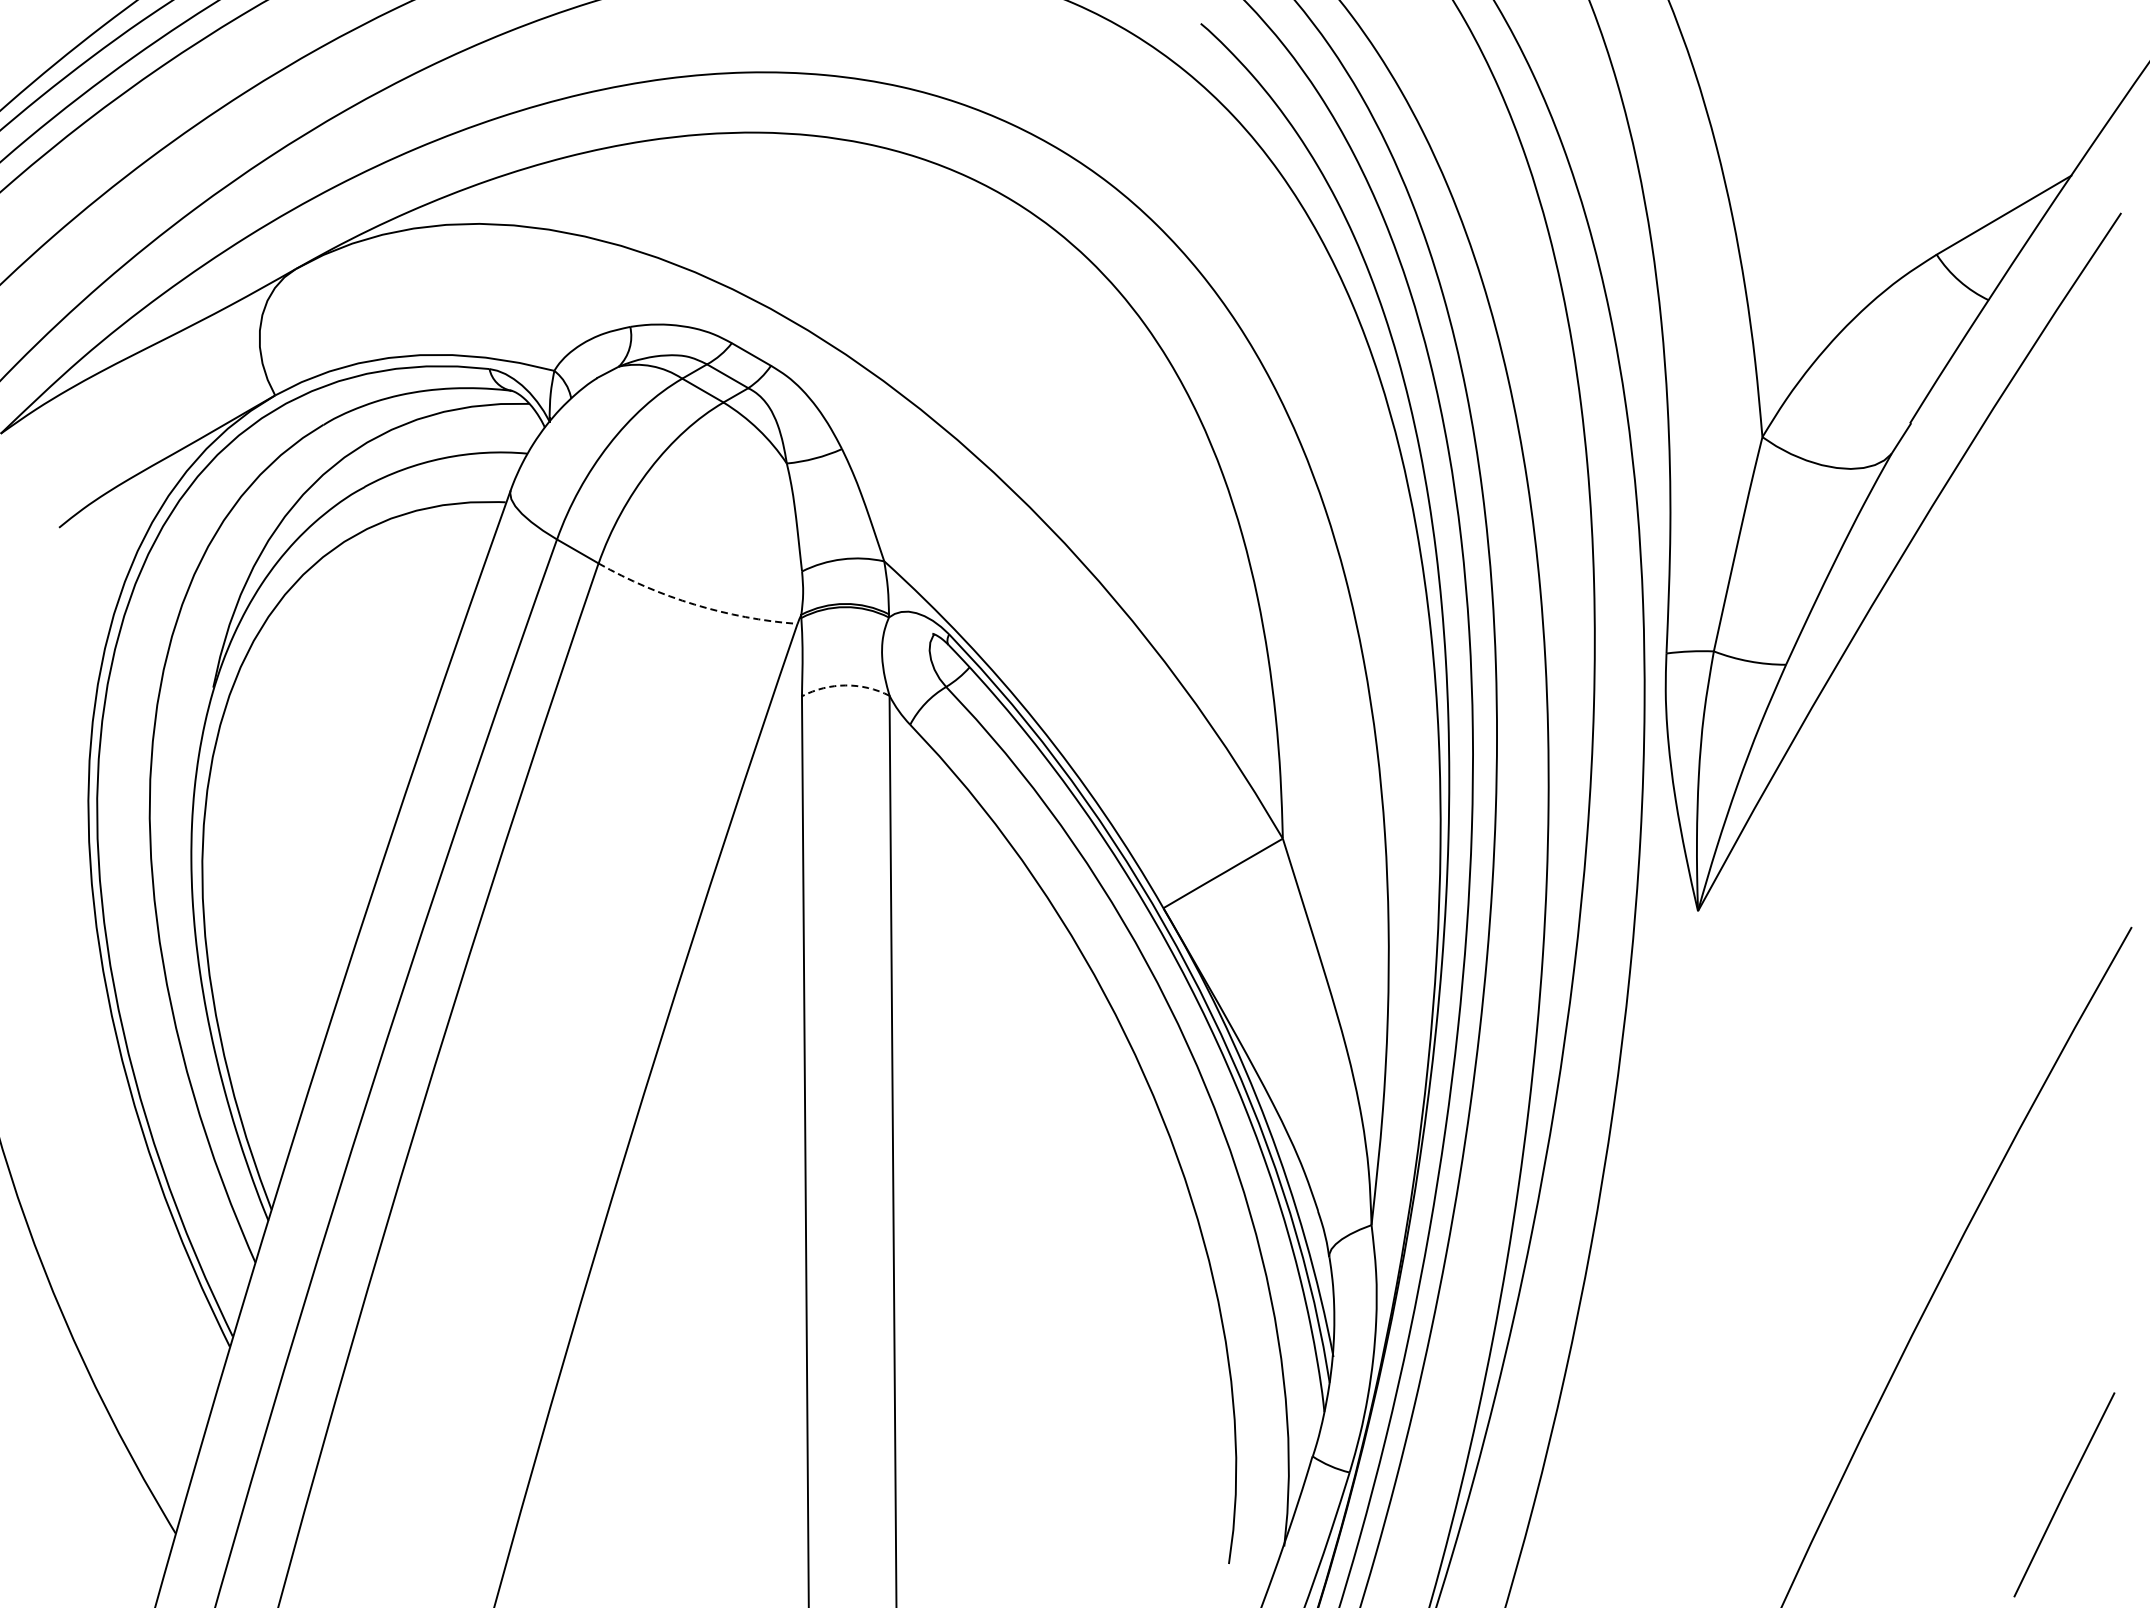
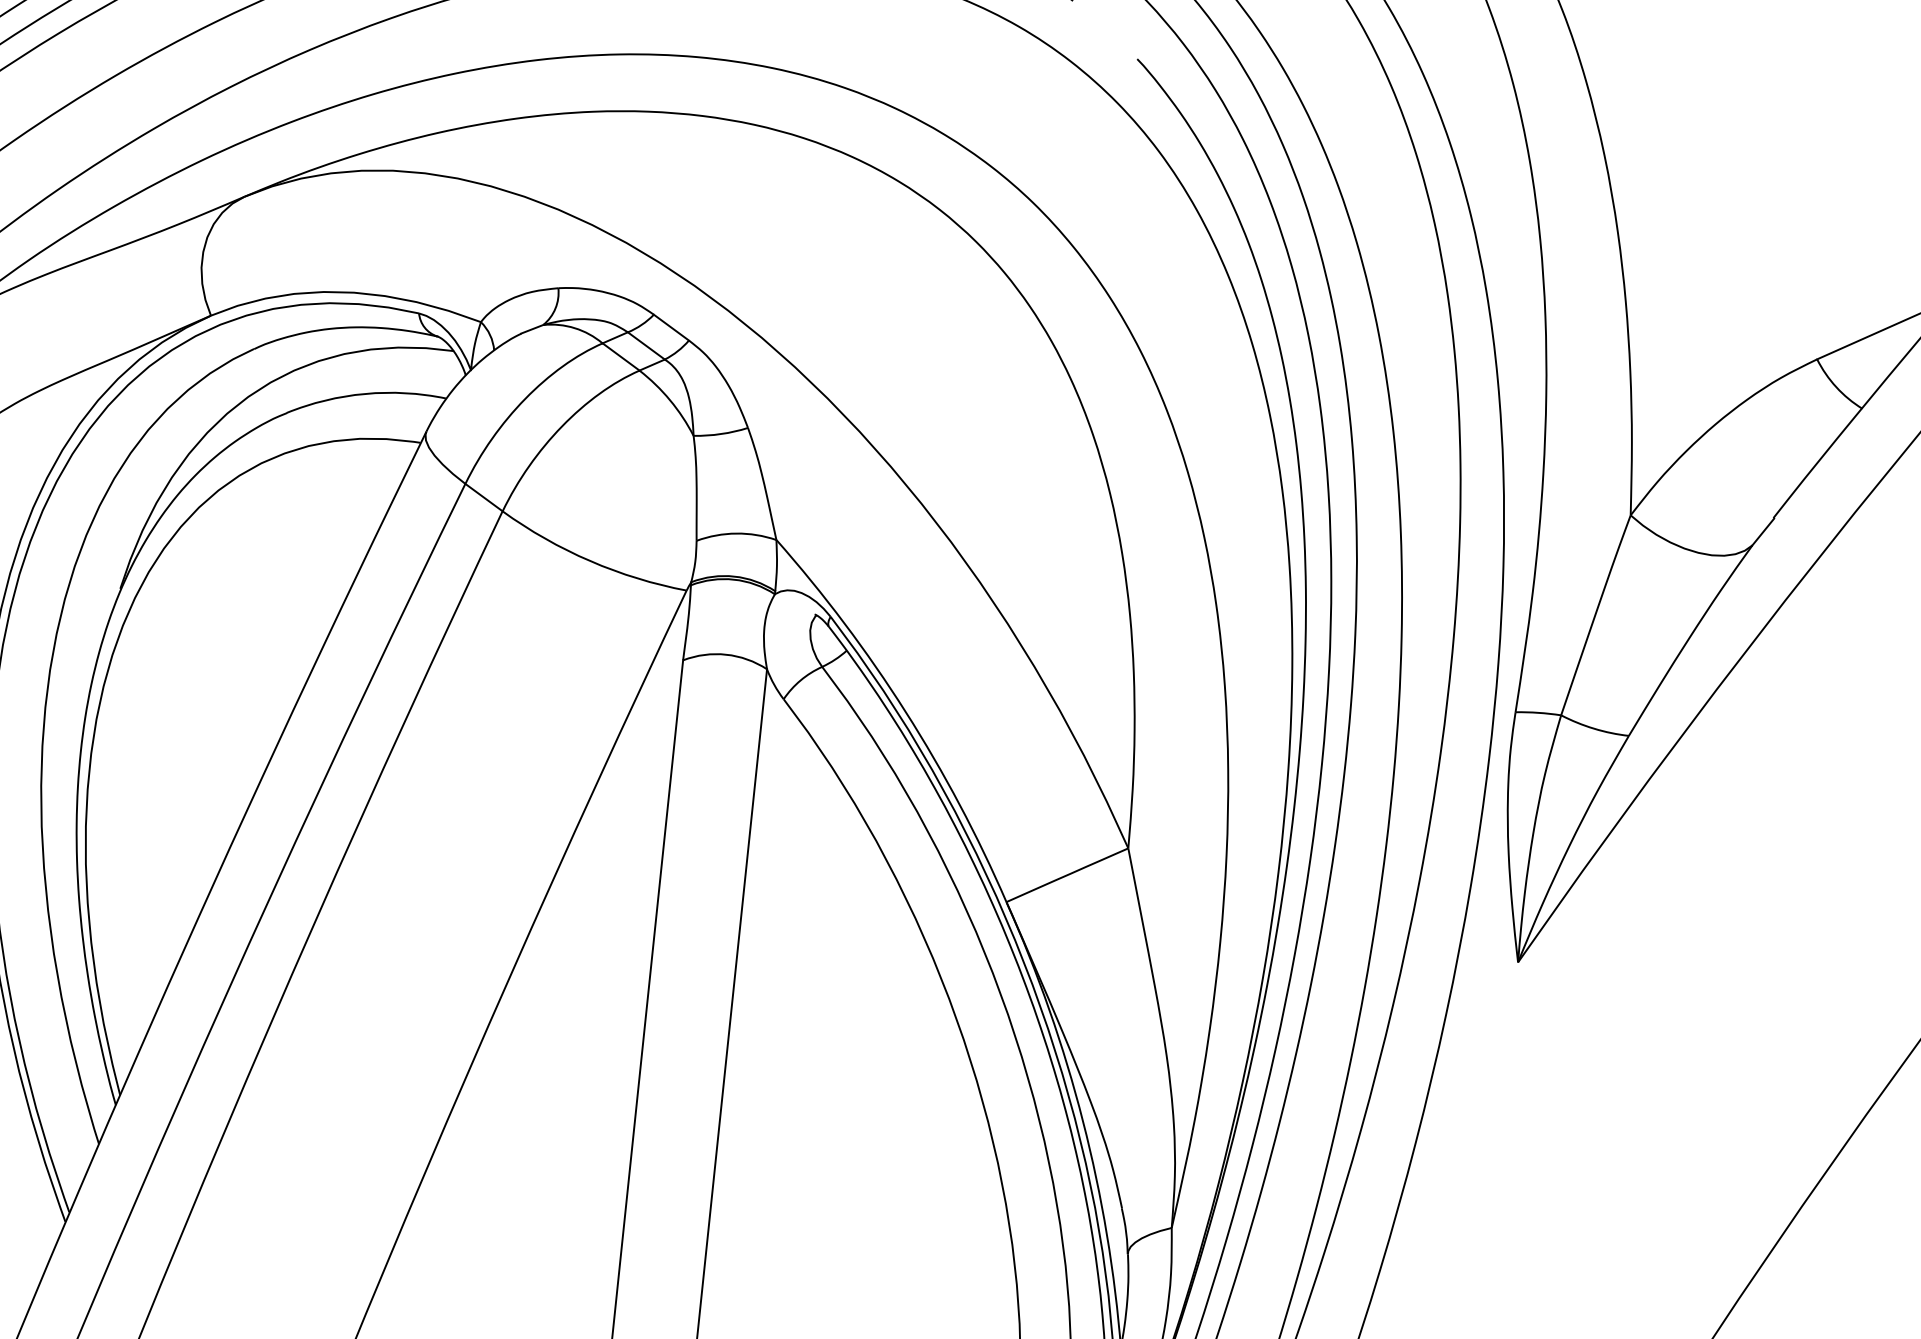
arc: (694, 604) -> (590, 560), dashed -> solid
arc: (845, 685) -> (725, 654), dashed -> solid

